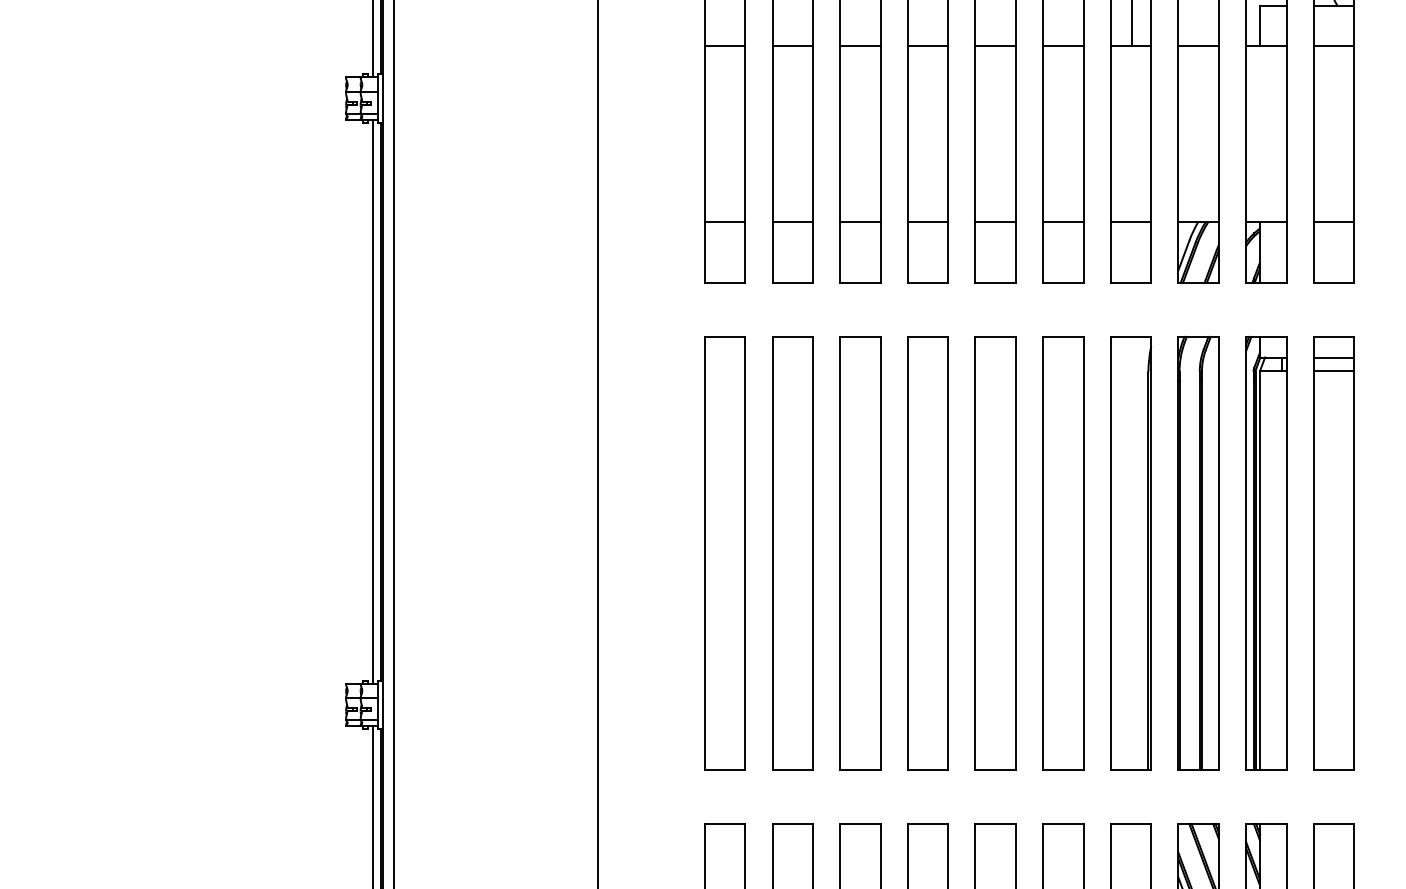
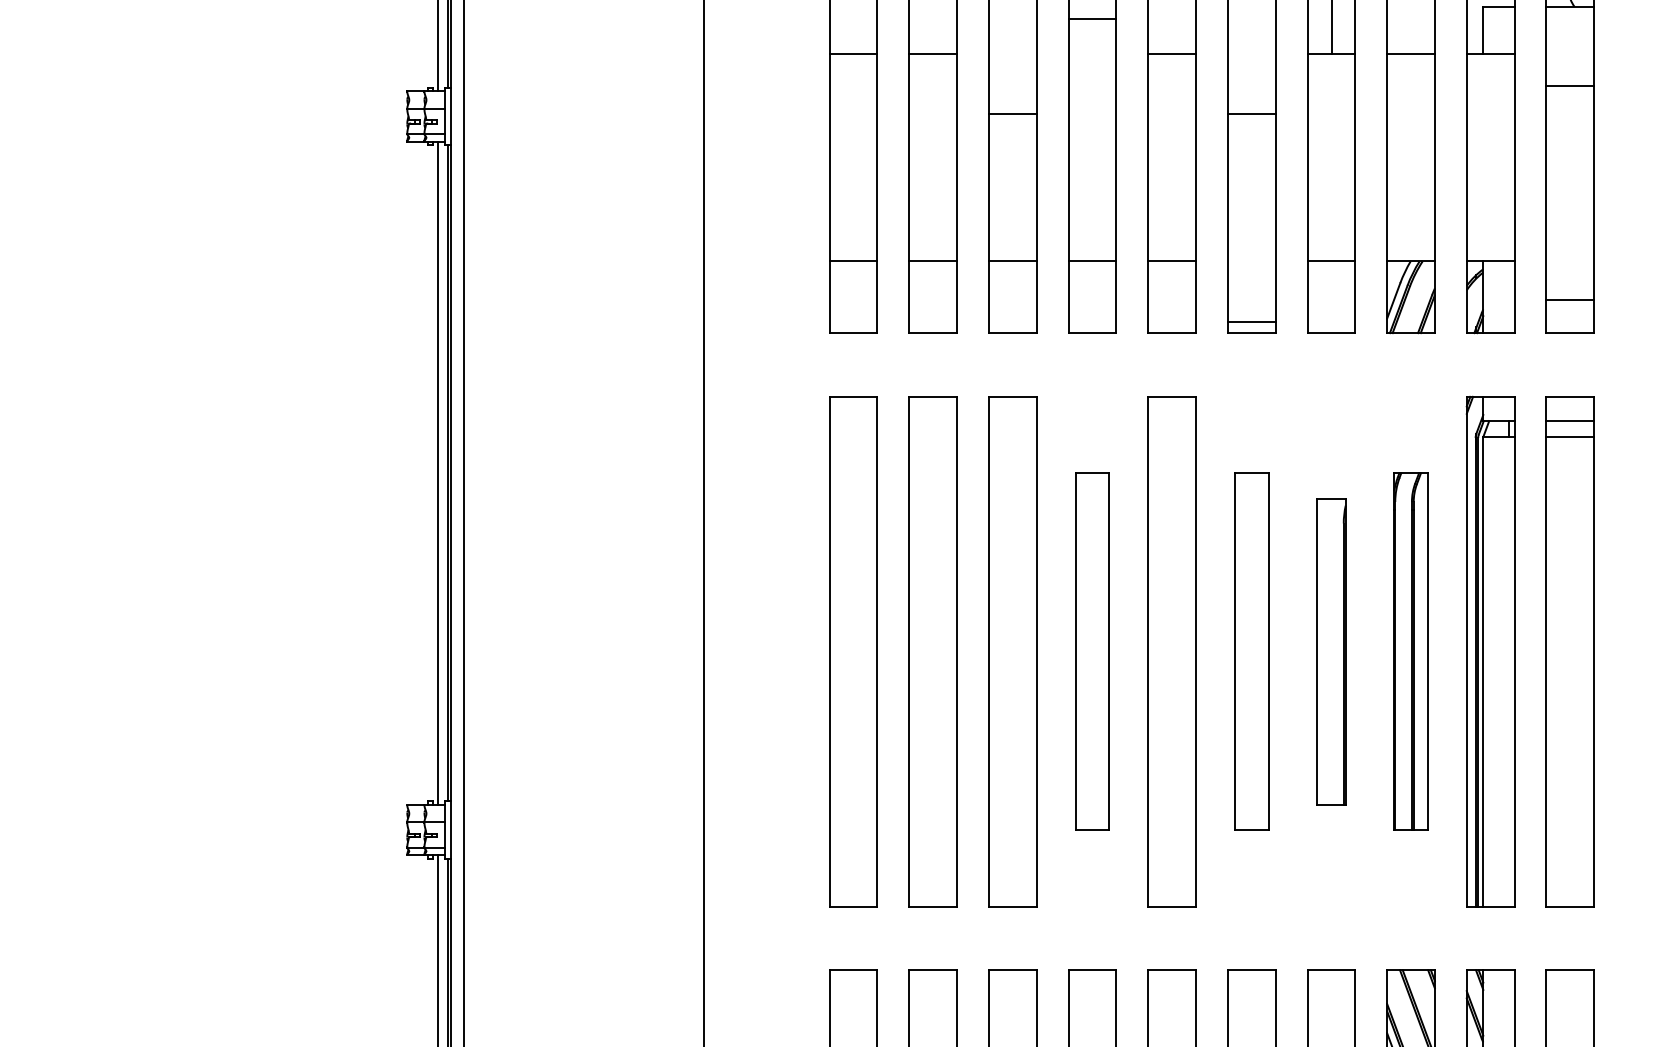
line: (860, 46) -> (1012, 114), moved
line: (928, 46) -> (1092, 19), moved
line: (1063, 46) -> (1251, 114), moved
line: (1334, 46) -> (1570, 86), moved
line: (1063, 221) -> (1251, 322), moved
line: (1334, 221) -> (1570, 300), moved
part: (928, 553) -> (1092, 651), size x0.7
part: (1063, 553) -> (1251, 651), size x0.7
part: (1131, 553) -> (1331, 651), size x0.6
part: (1198, 553) -> (1410, 651), size x0.7

